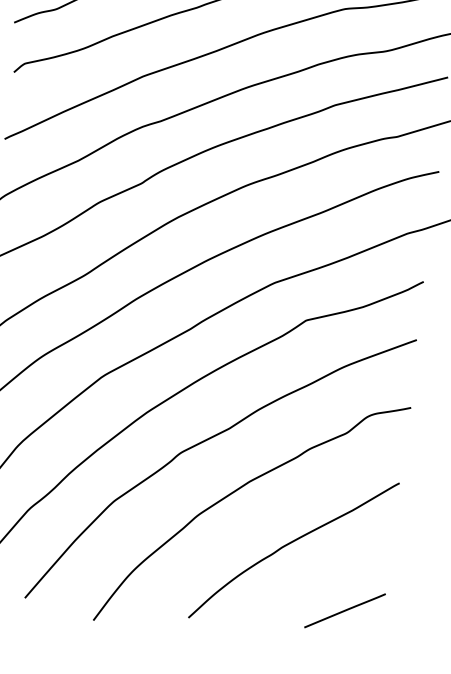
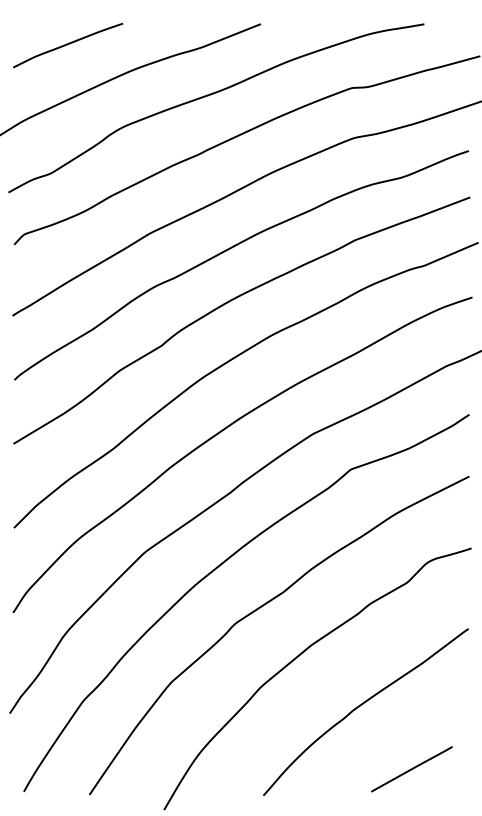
line: (344, 610) -> (411, 769), moved

